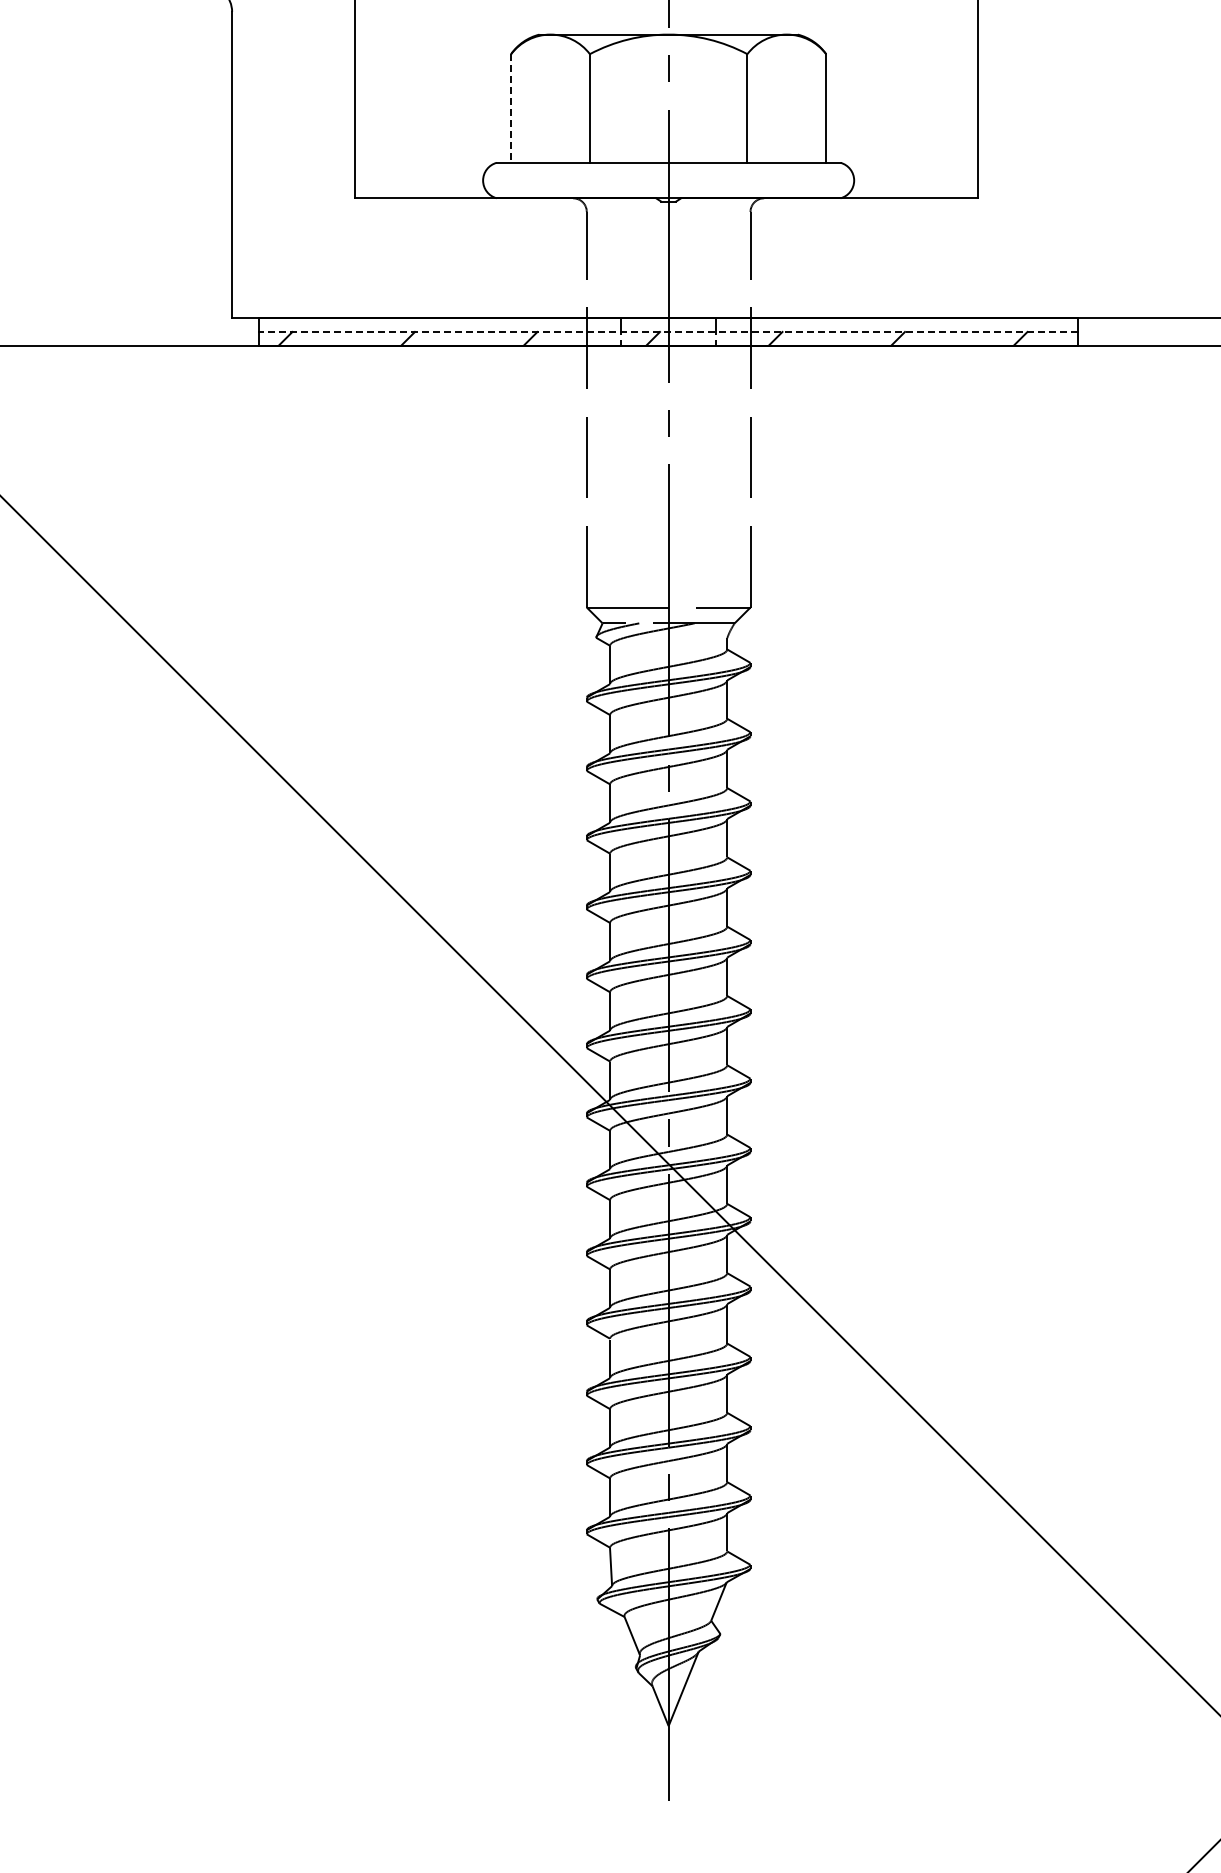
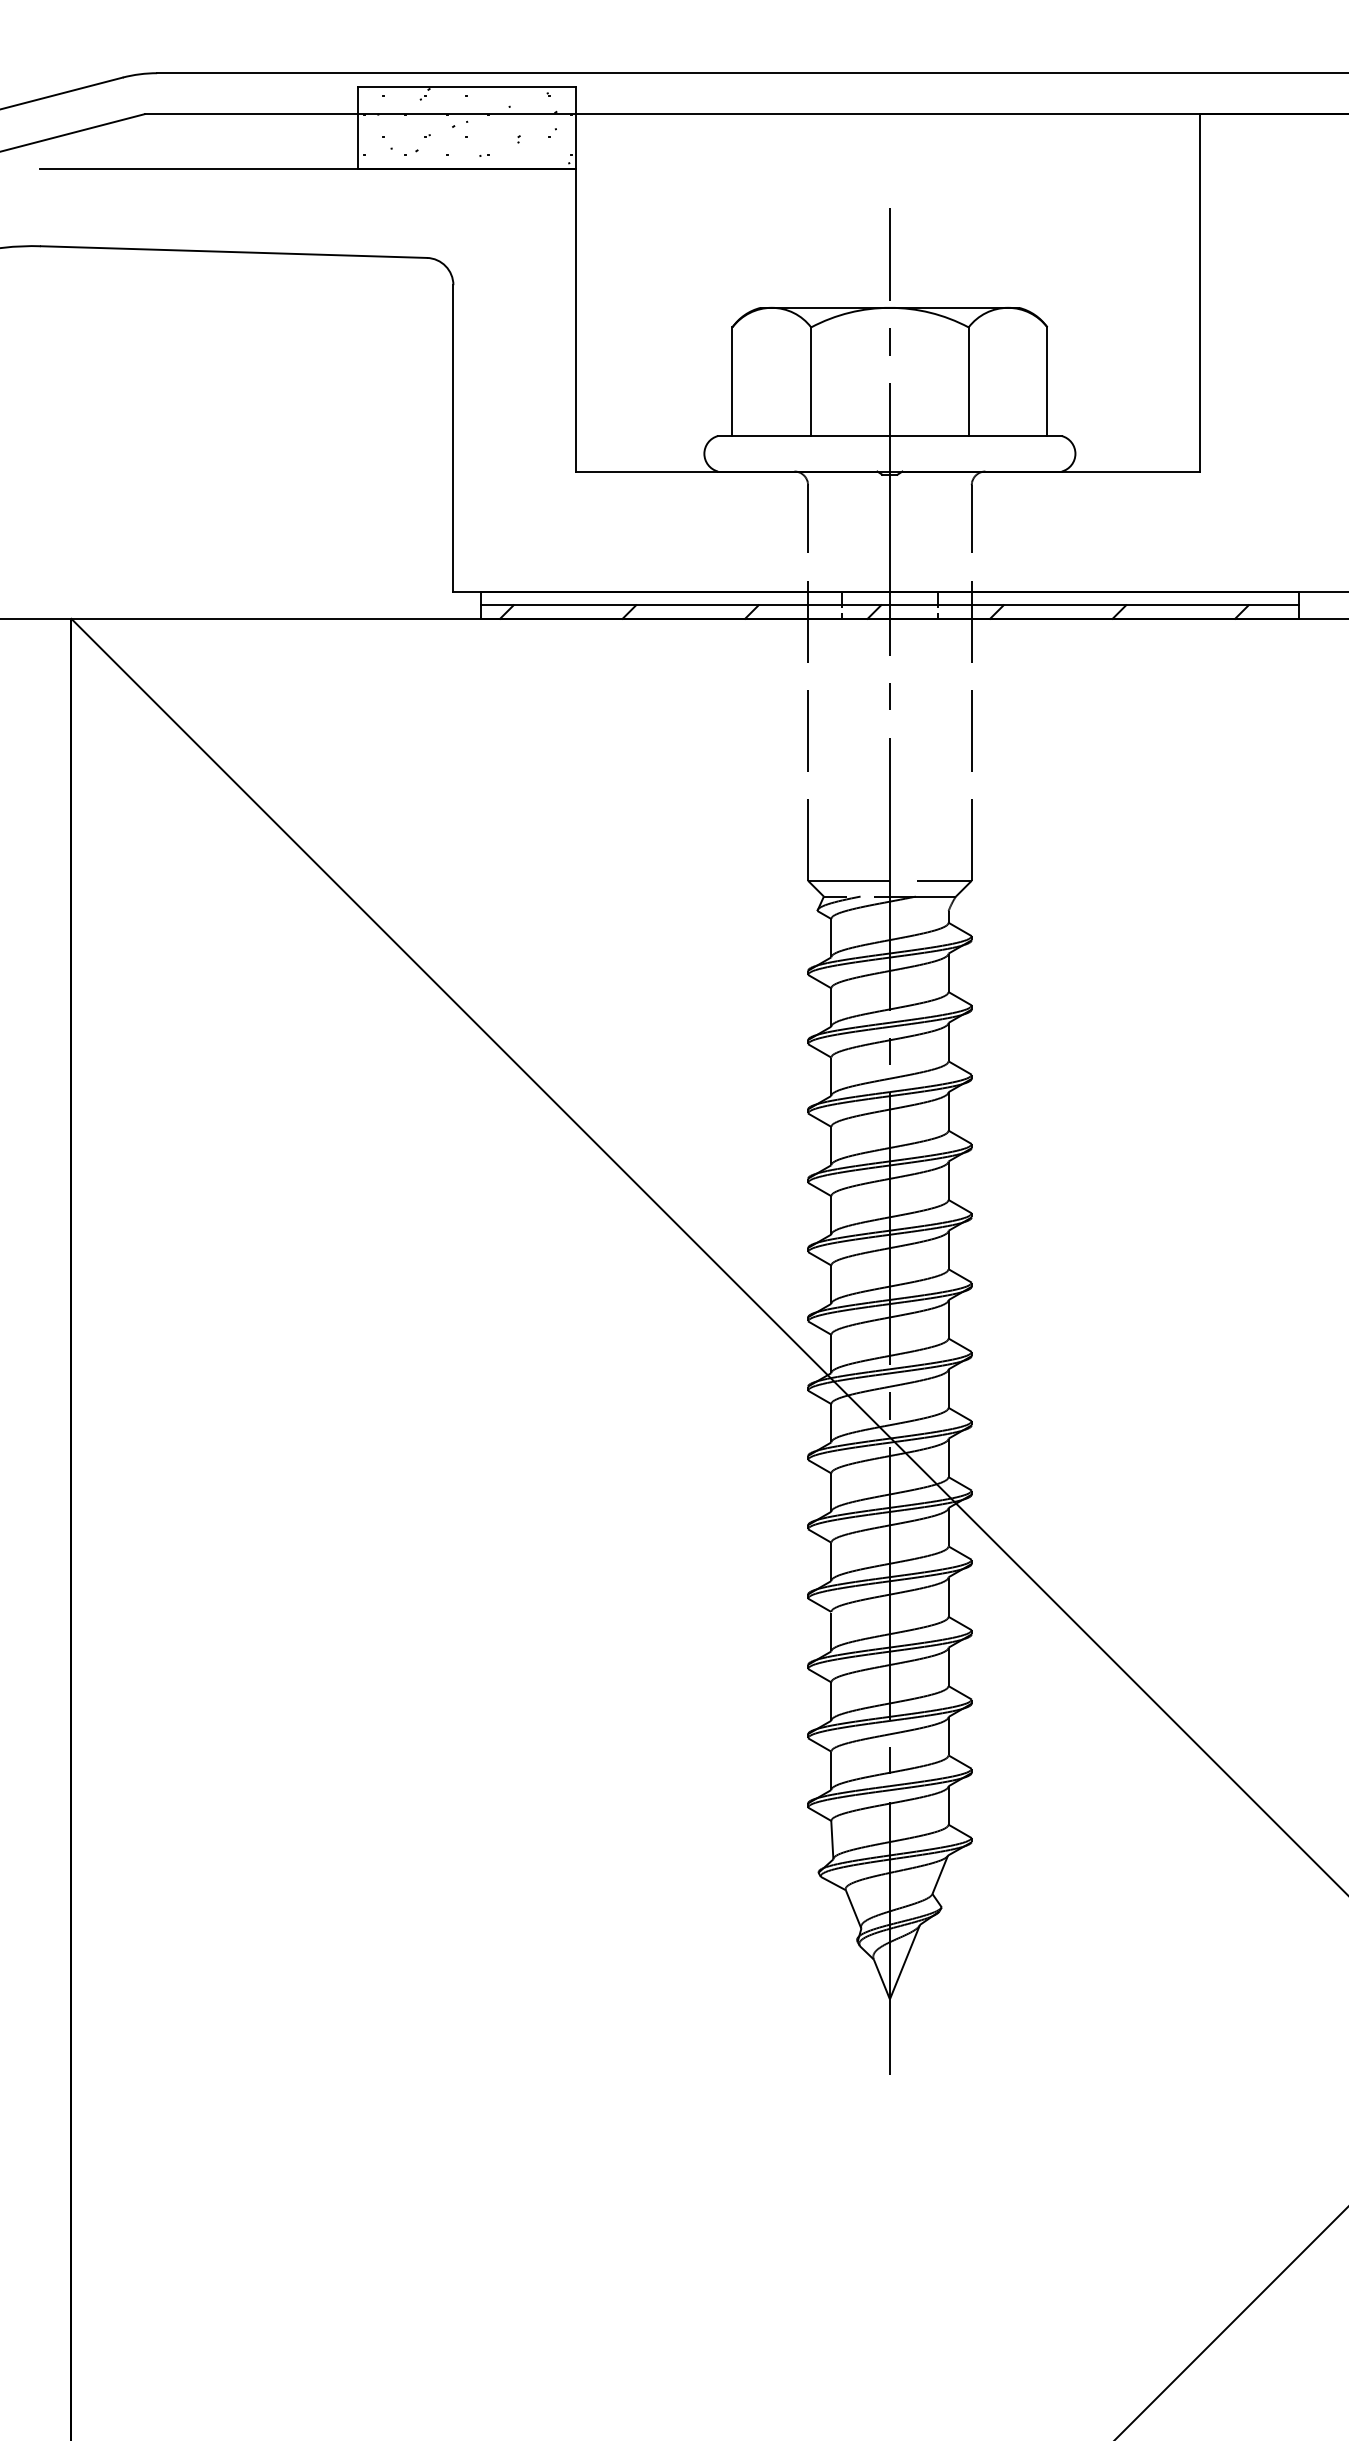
line: (511, 109) -> (732, 382), dashed -> solid
line: (668, 332) -> (889, 605), dashed -> solid

